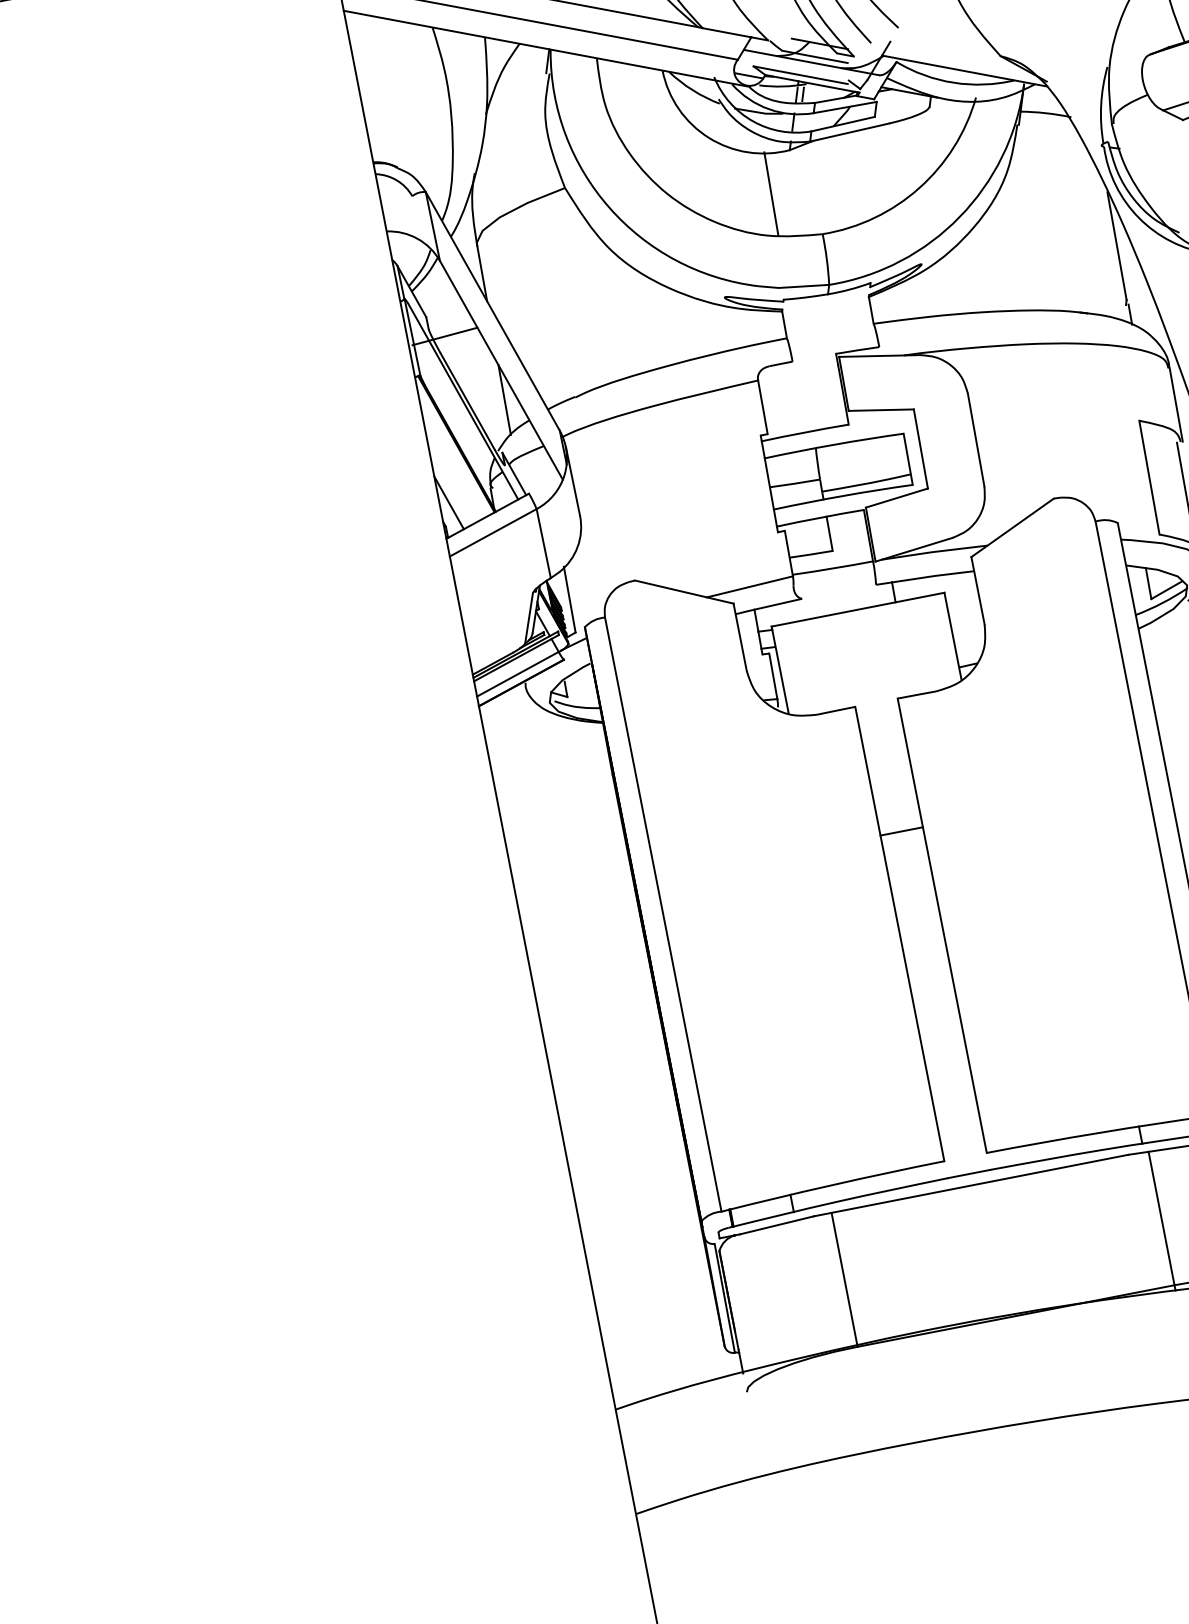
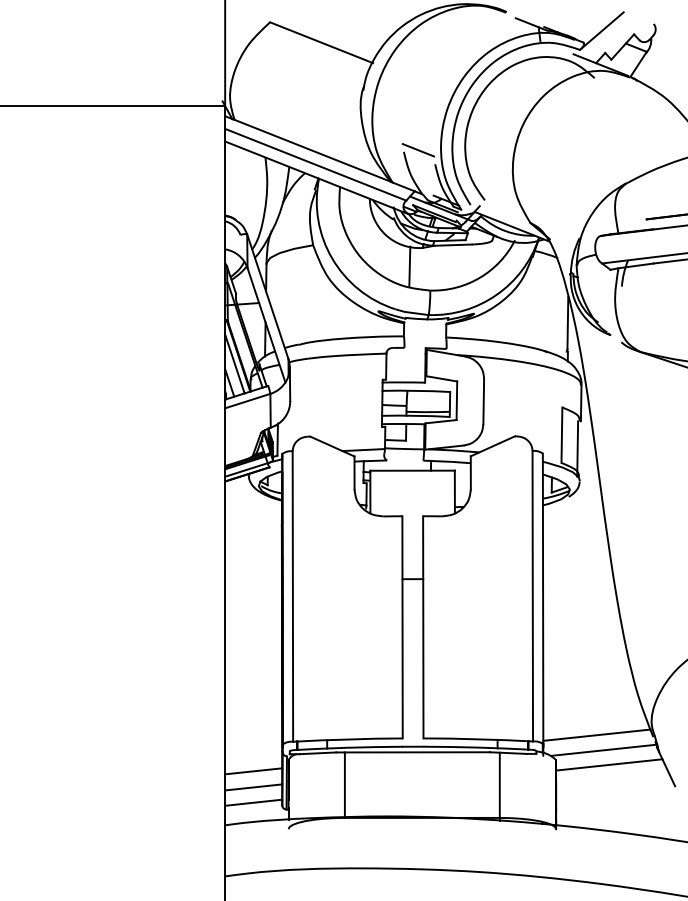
line: (451, 461) -> (234, 363), added
line: (652, 1288) -> (253, 771), added
line: (658, 1320) -> (253, 787), added
line: (664, 1351) -> (253, 802), added

